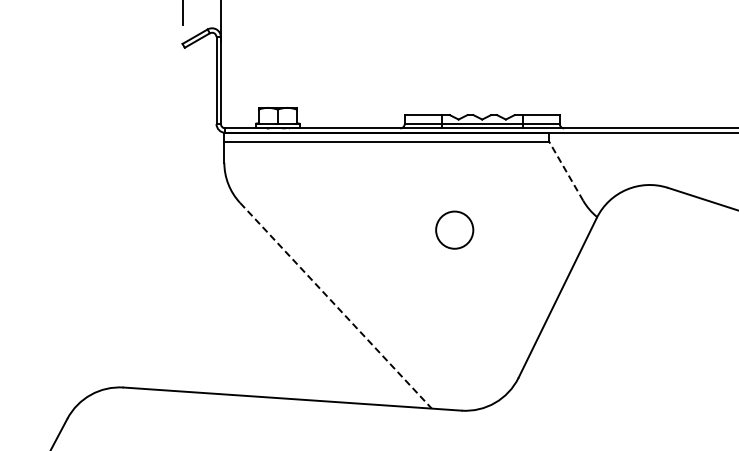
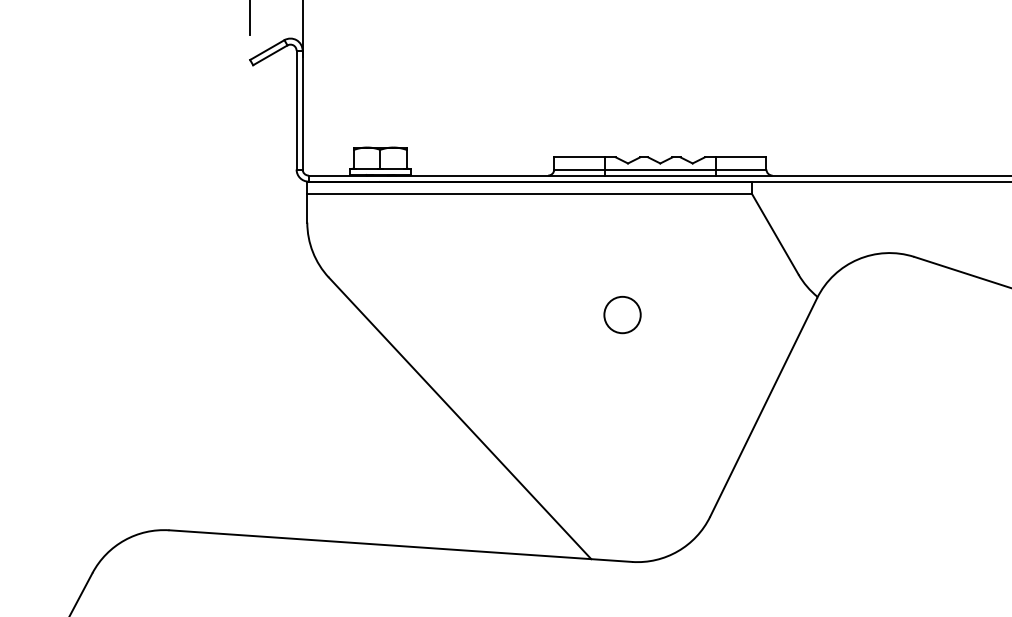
line: (565, 170) -> (774, 233), dashed -> solid
circle: (454, 230) -> (622, 315), size x0.71
line: (336, 305) -> (460, 418), dashed -> solid

